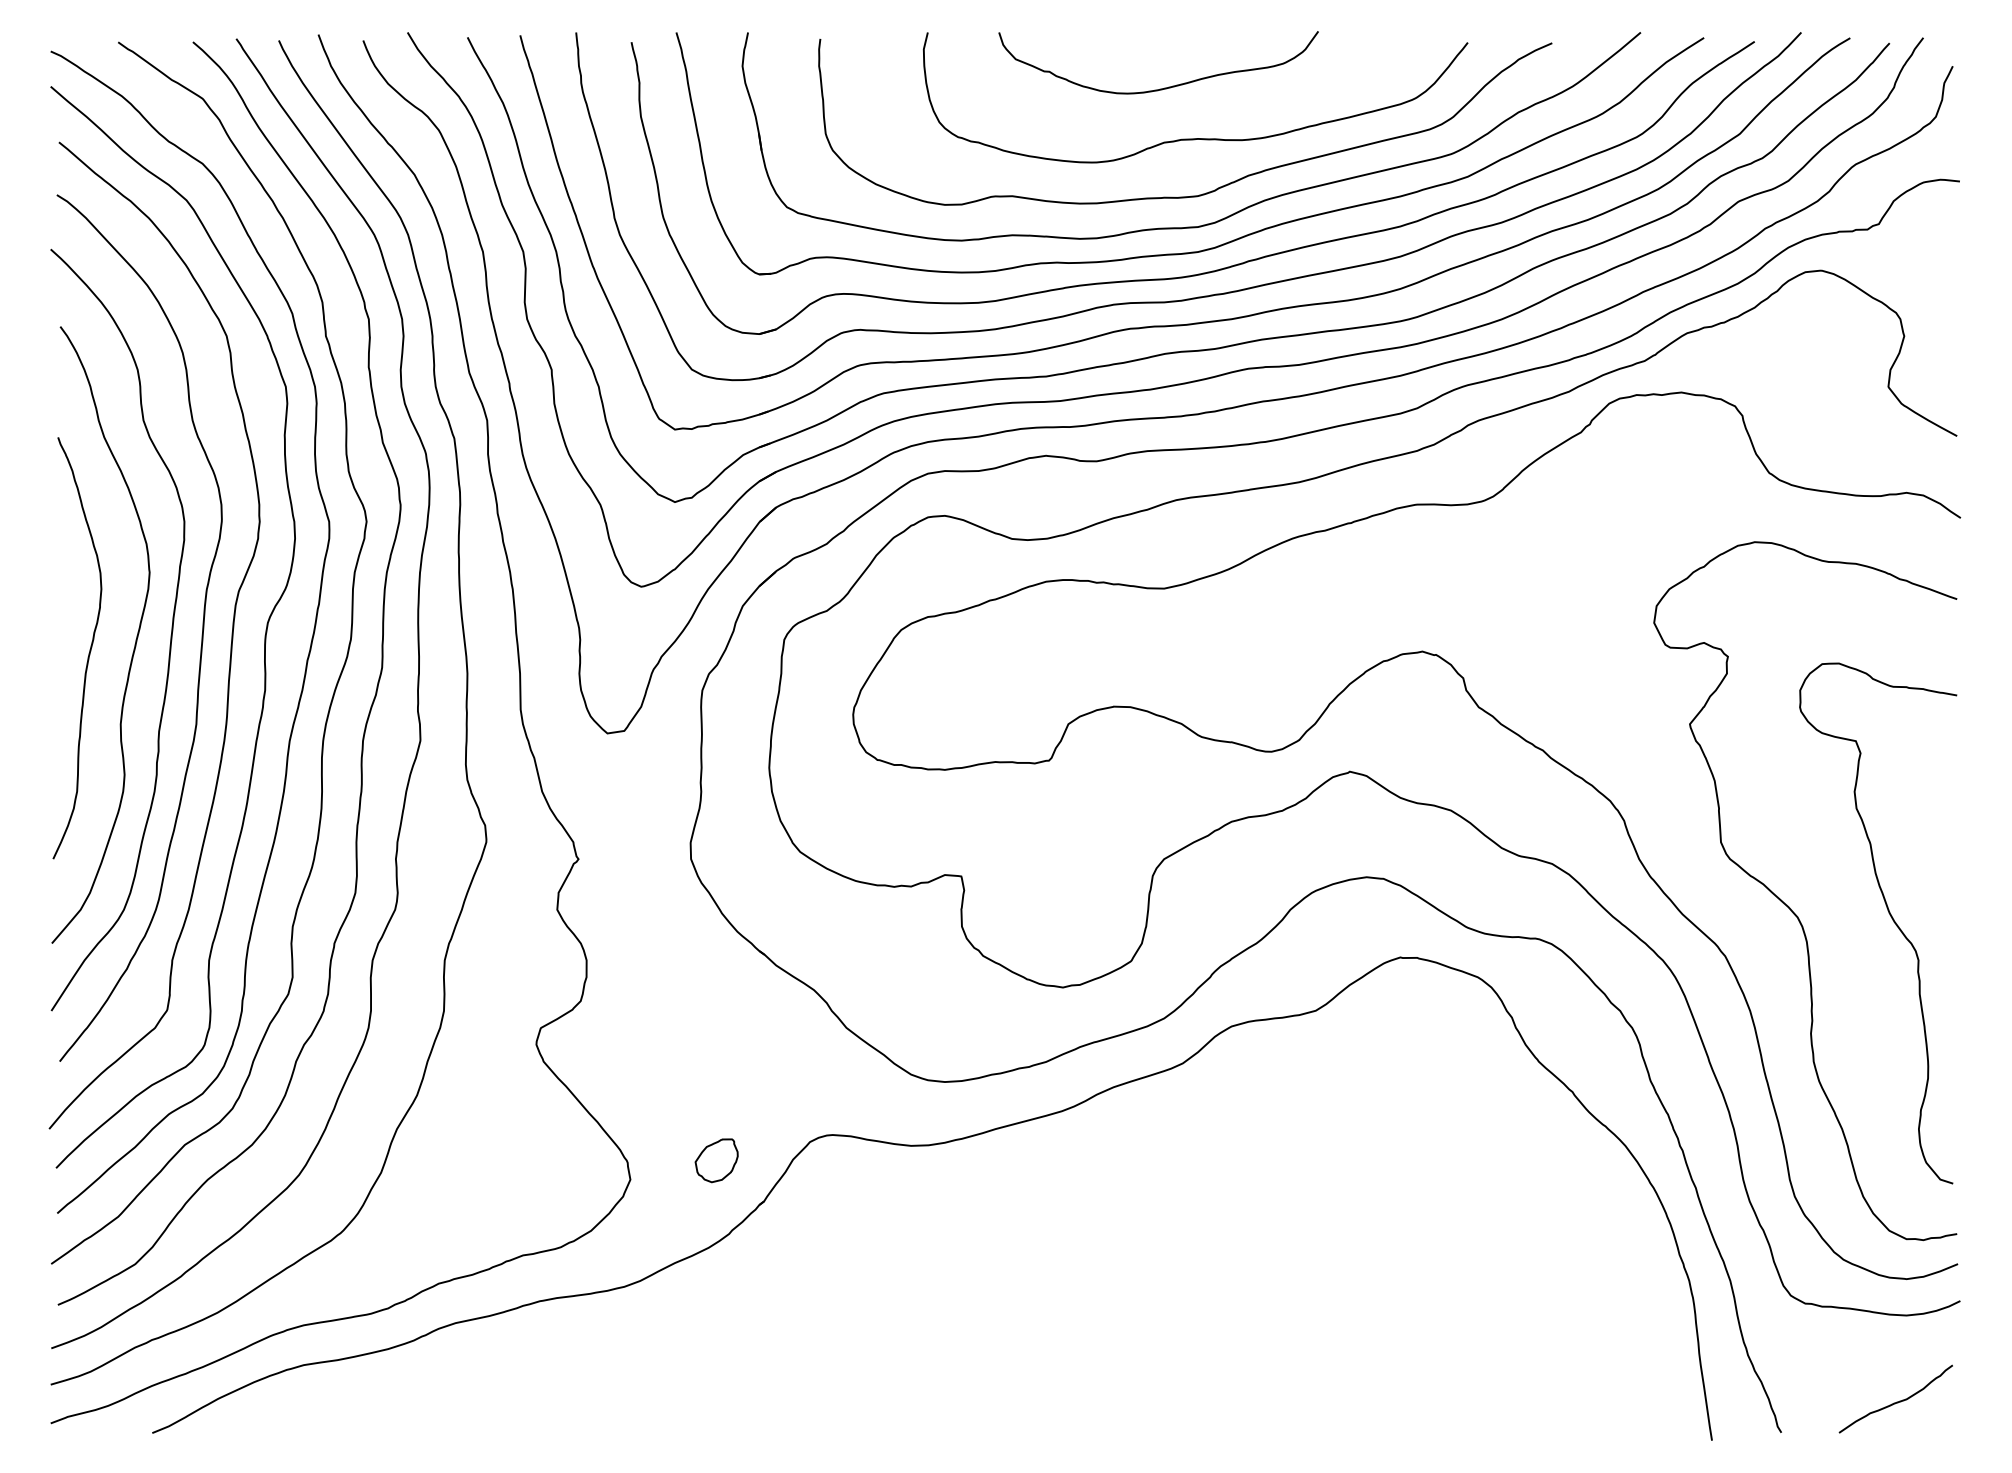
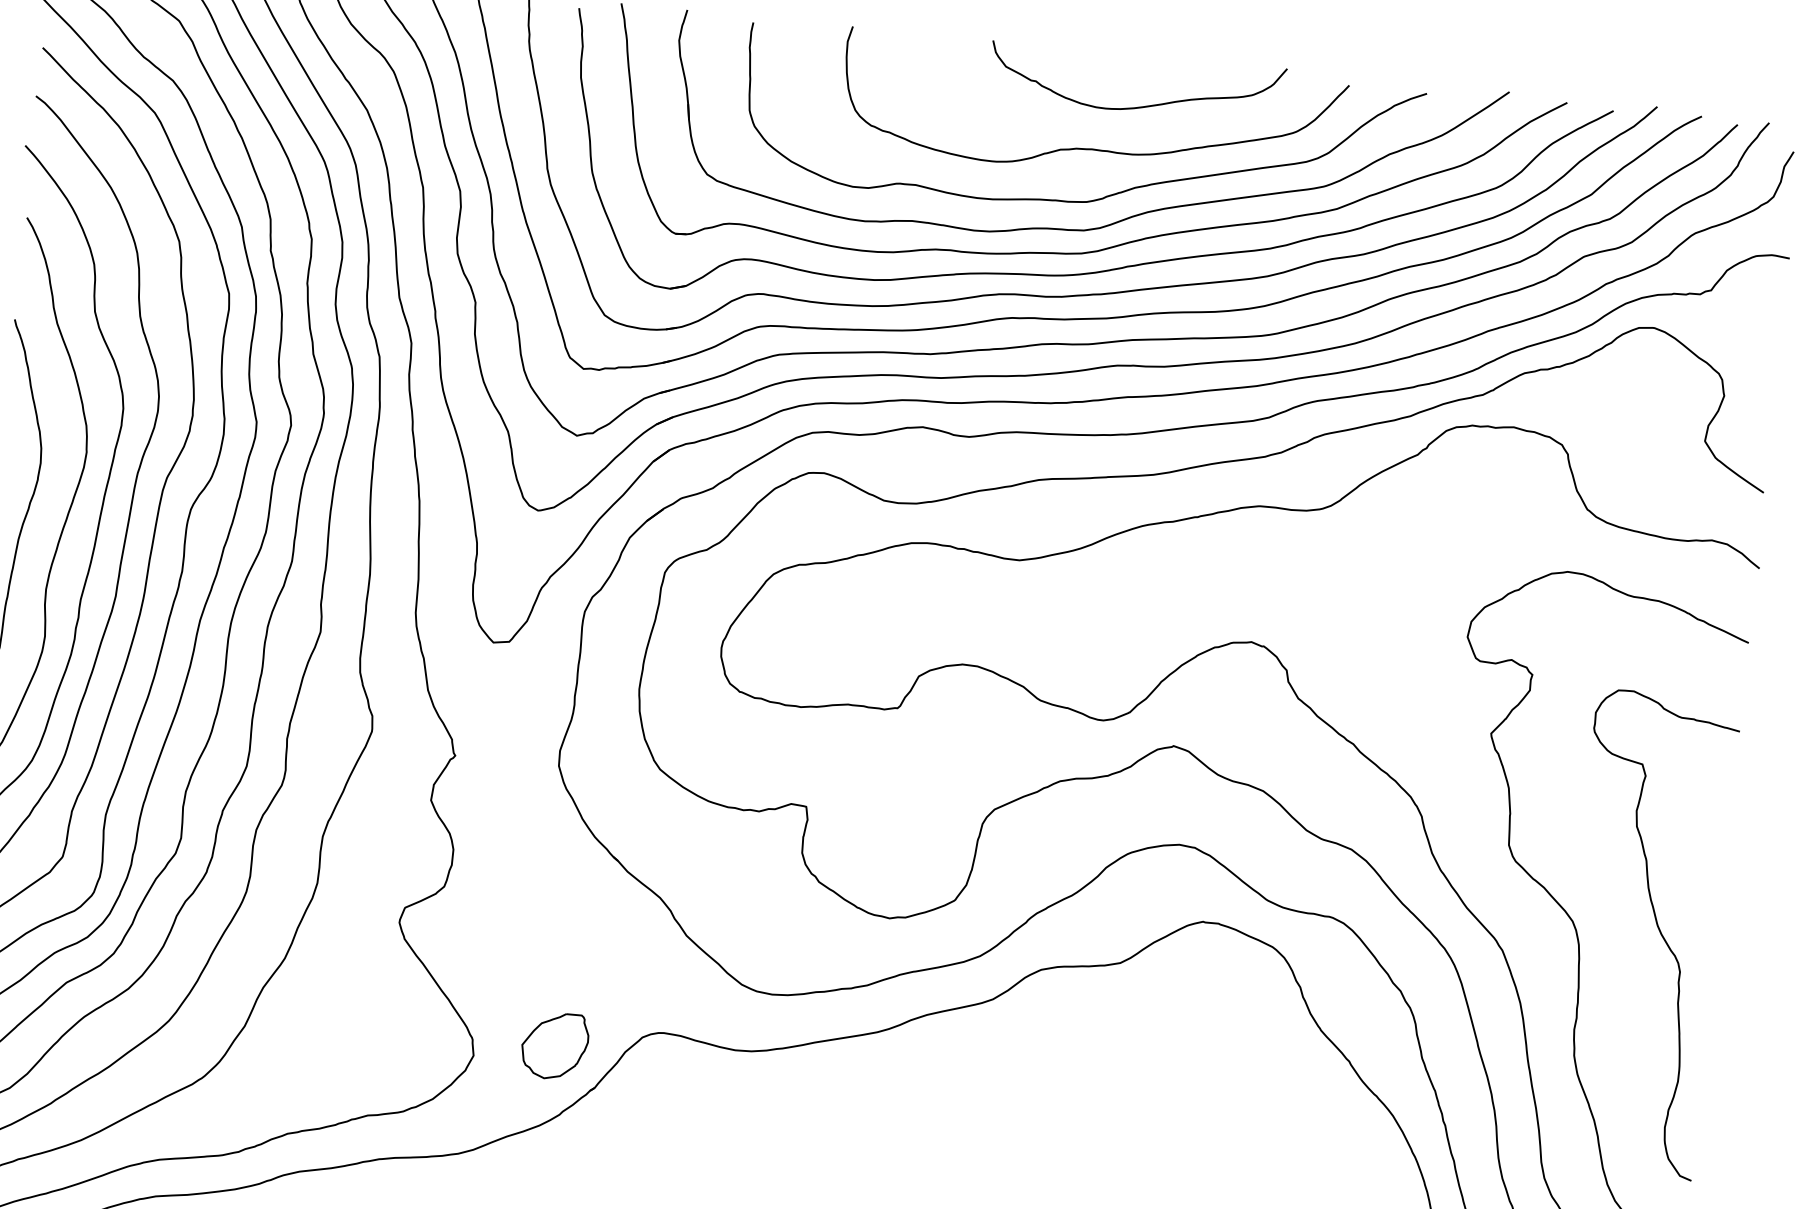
curve: (1164, 87) -> (1140, 106), moved
part: (716, 1160) -> (554, 1045), size x1.67

